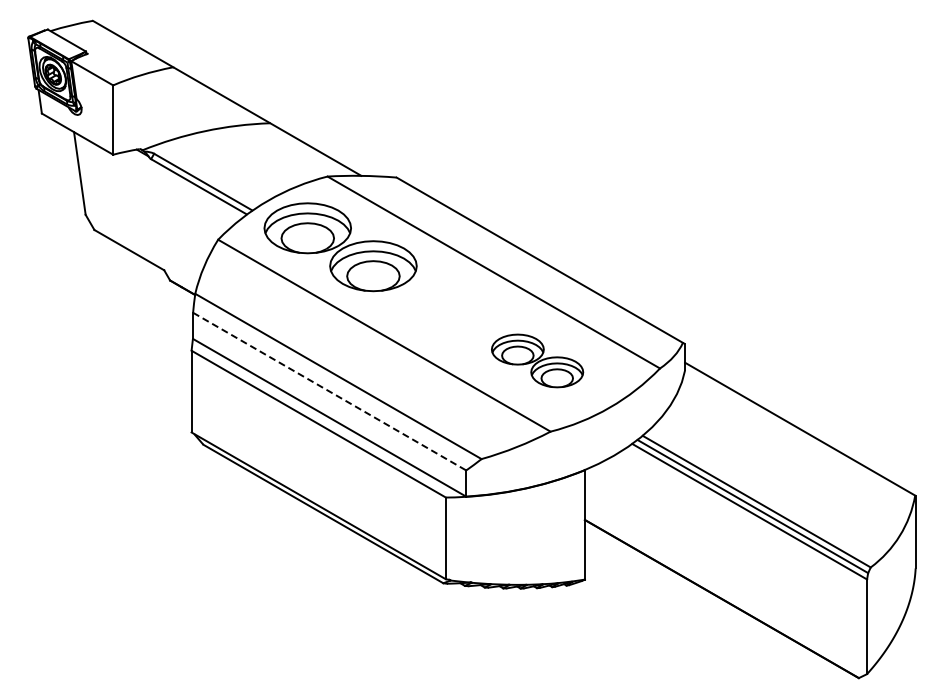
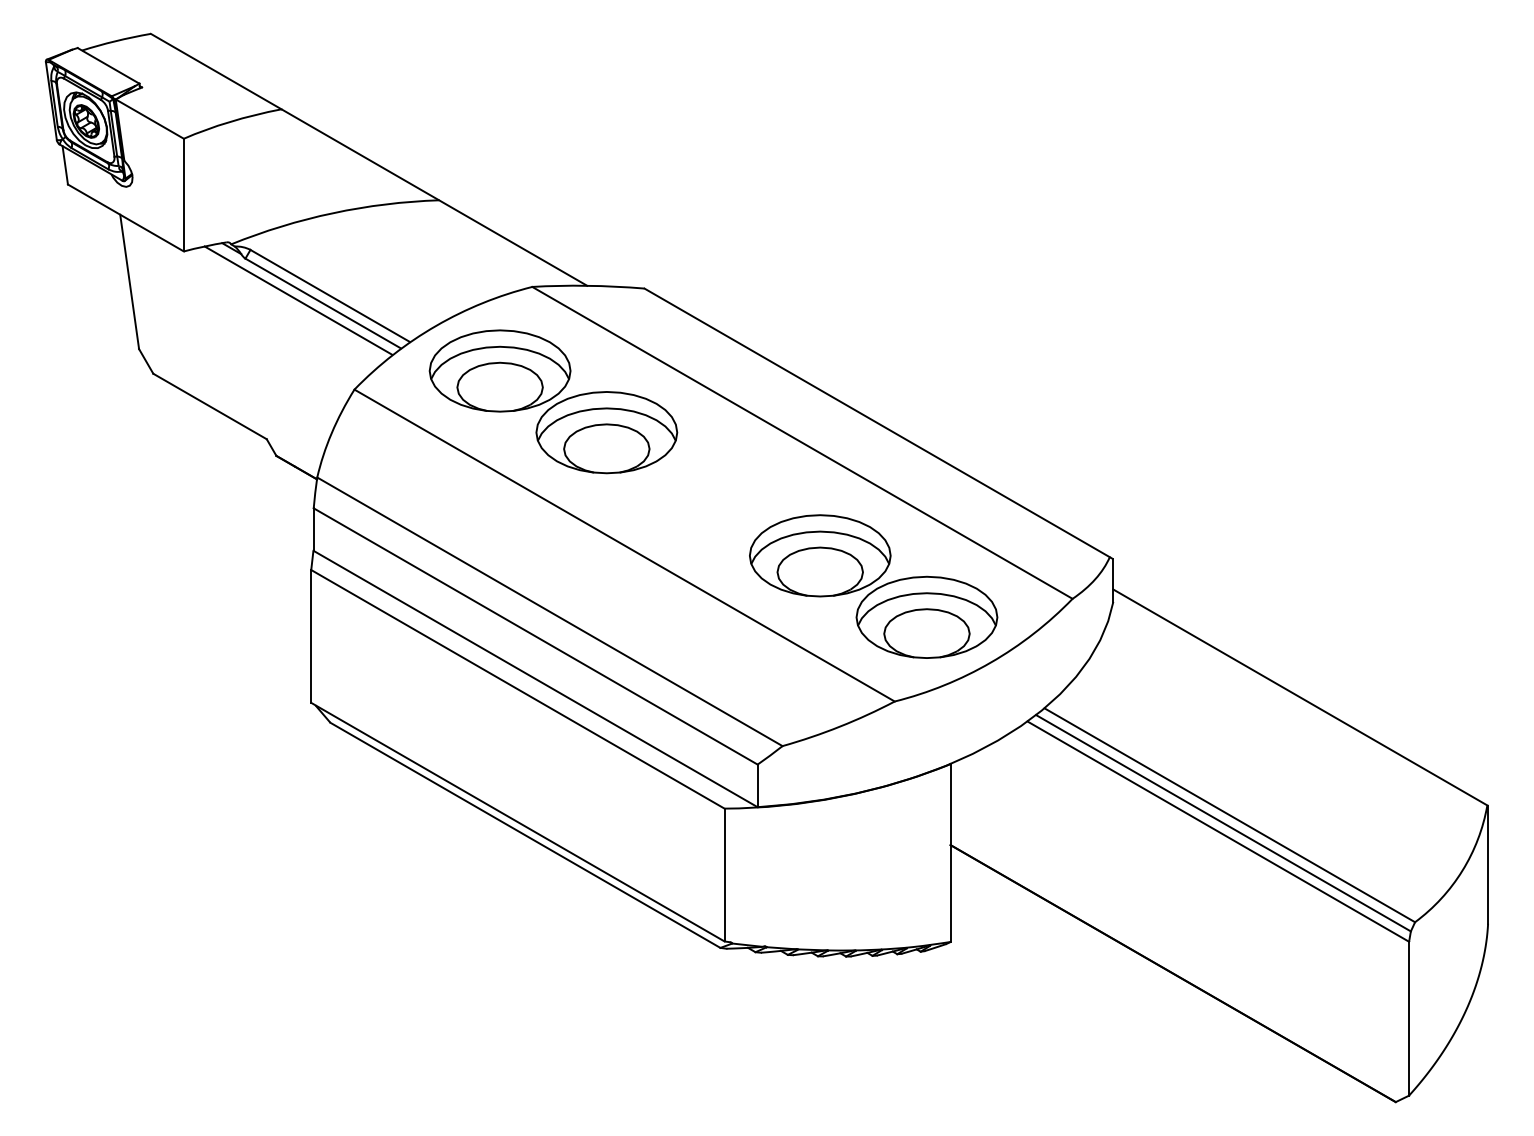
line: (183, 184) -> (298, 299), added
part: (537, 360) -> (873, 585), size x1.67
line: (329, 391) -> (535, 636), dashed -> solid

